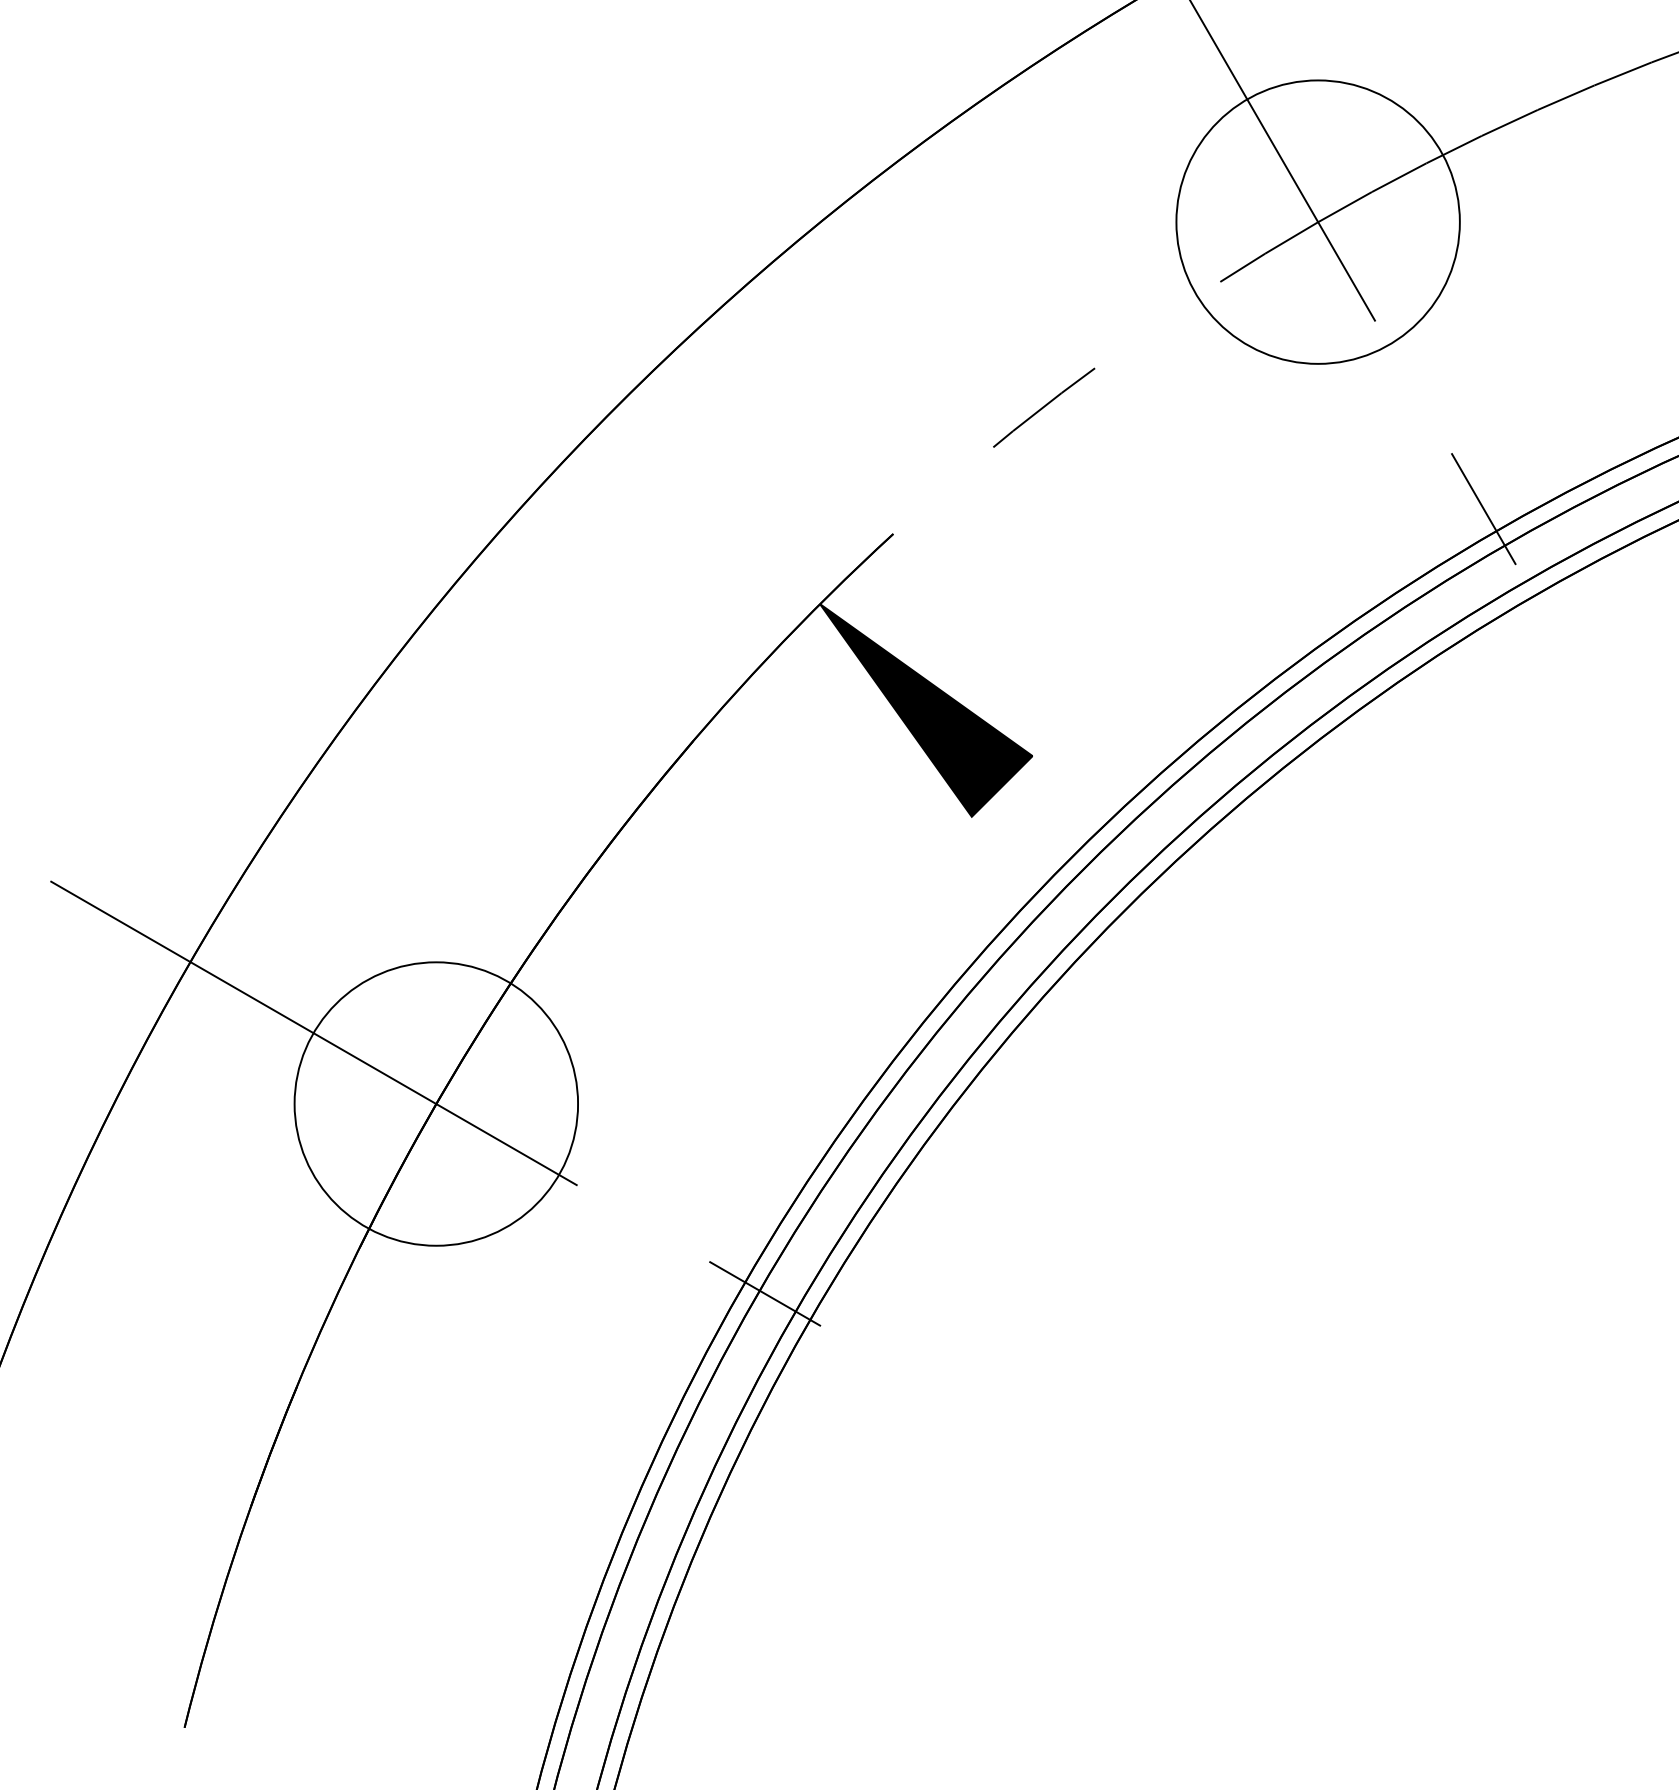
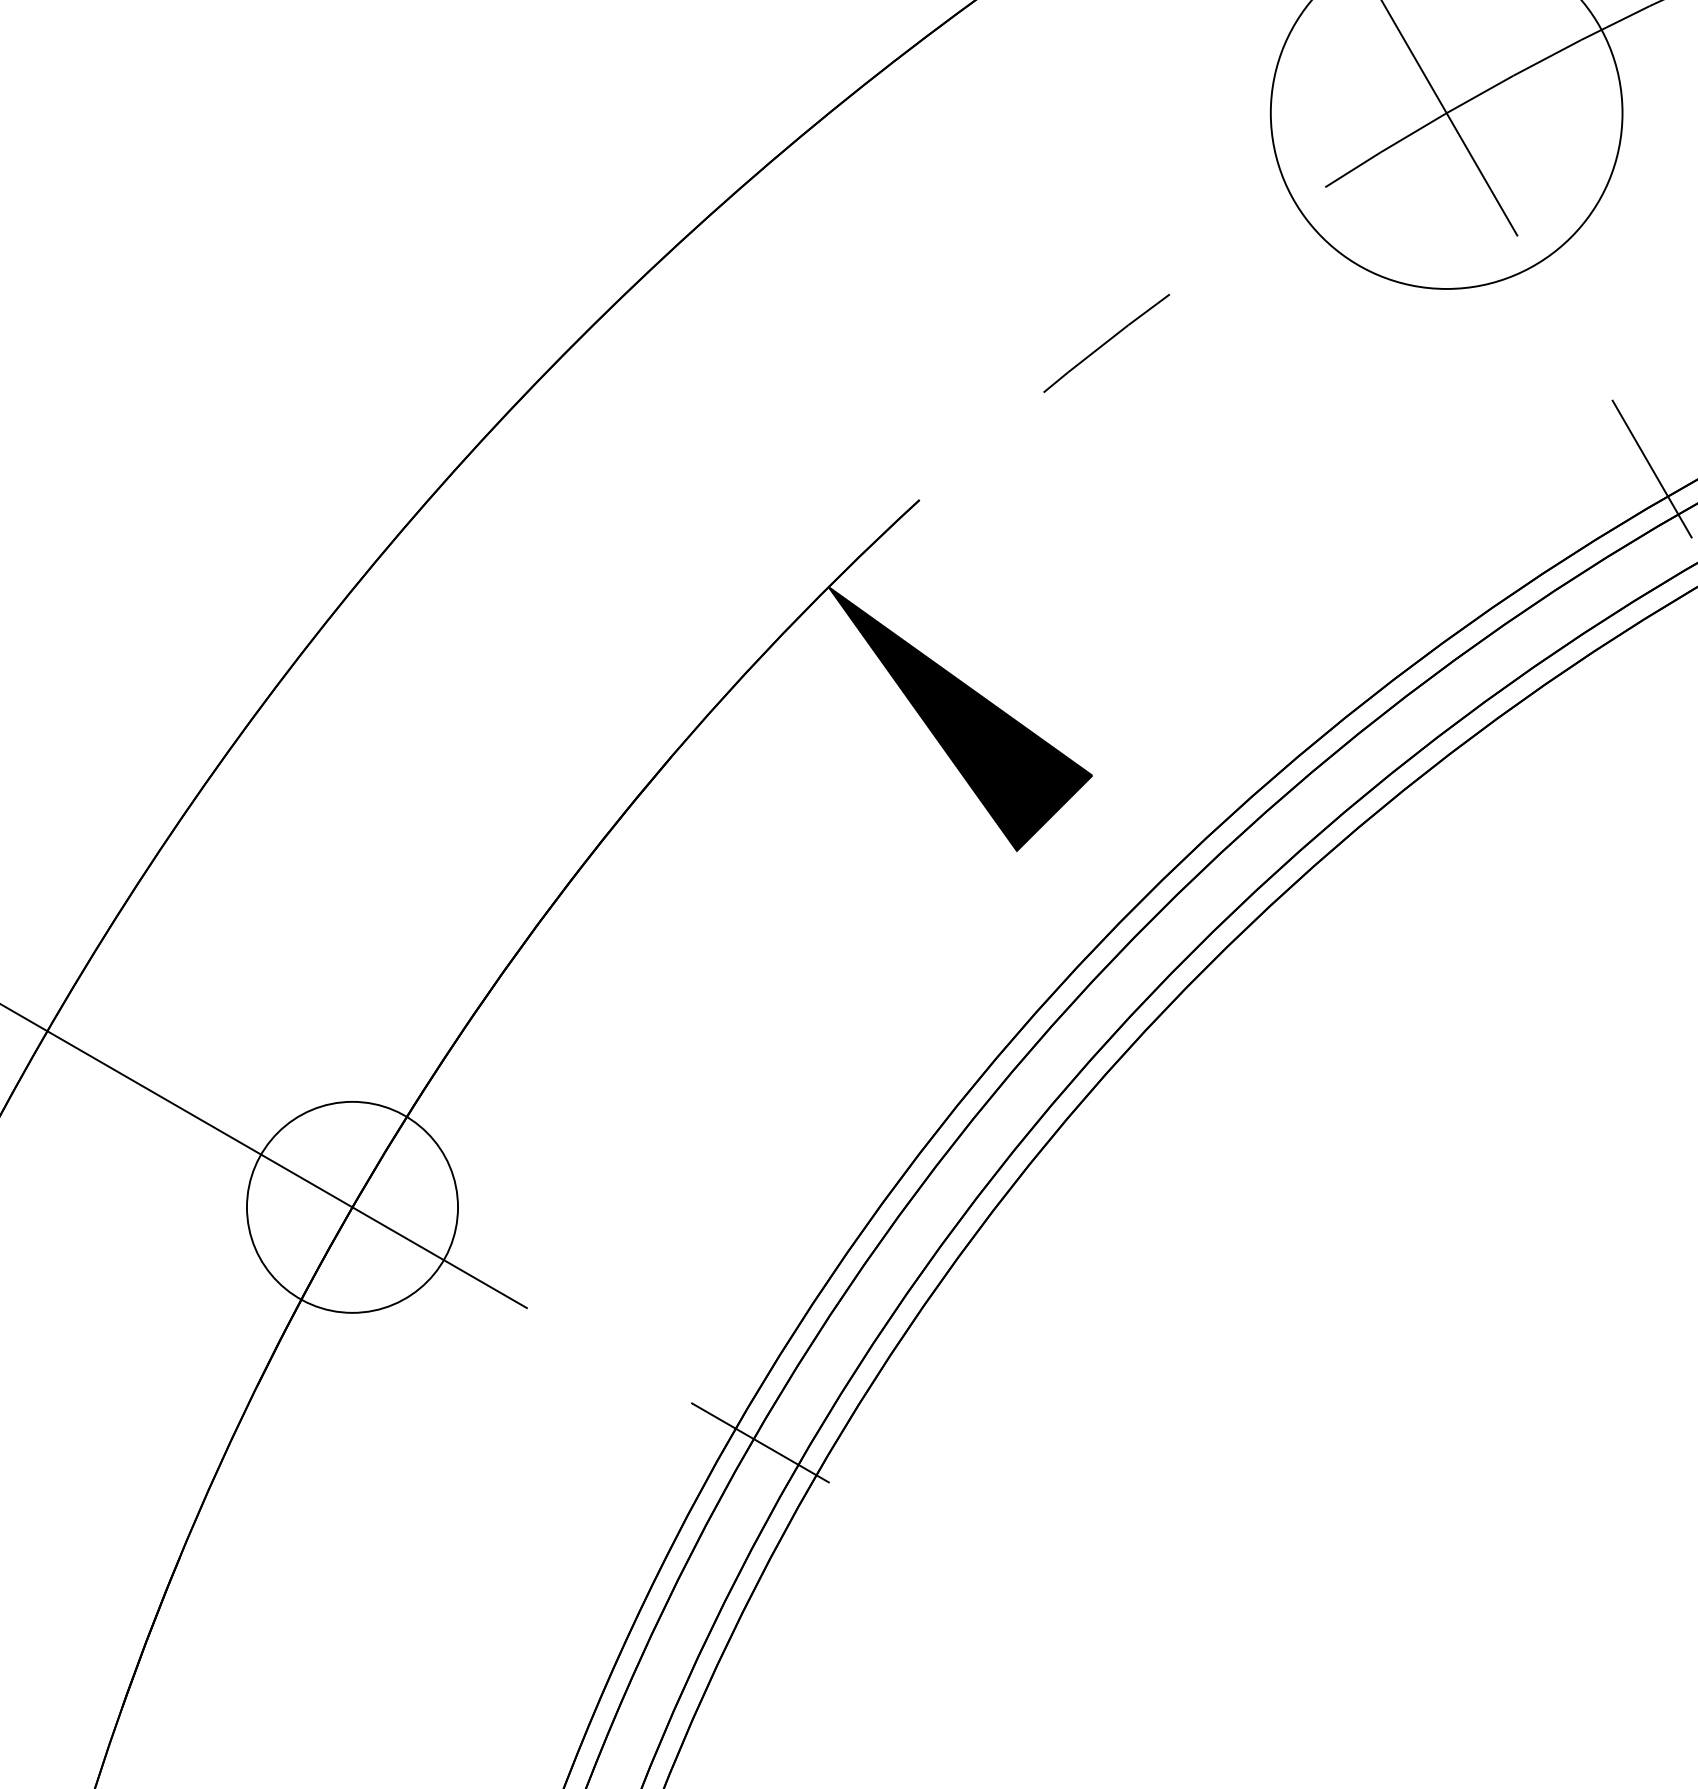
circle: (436, 1103) -> (352, 1206), size x0.6

